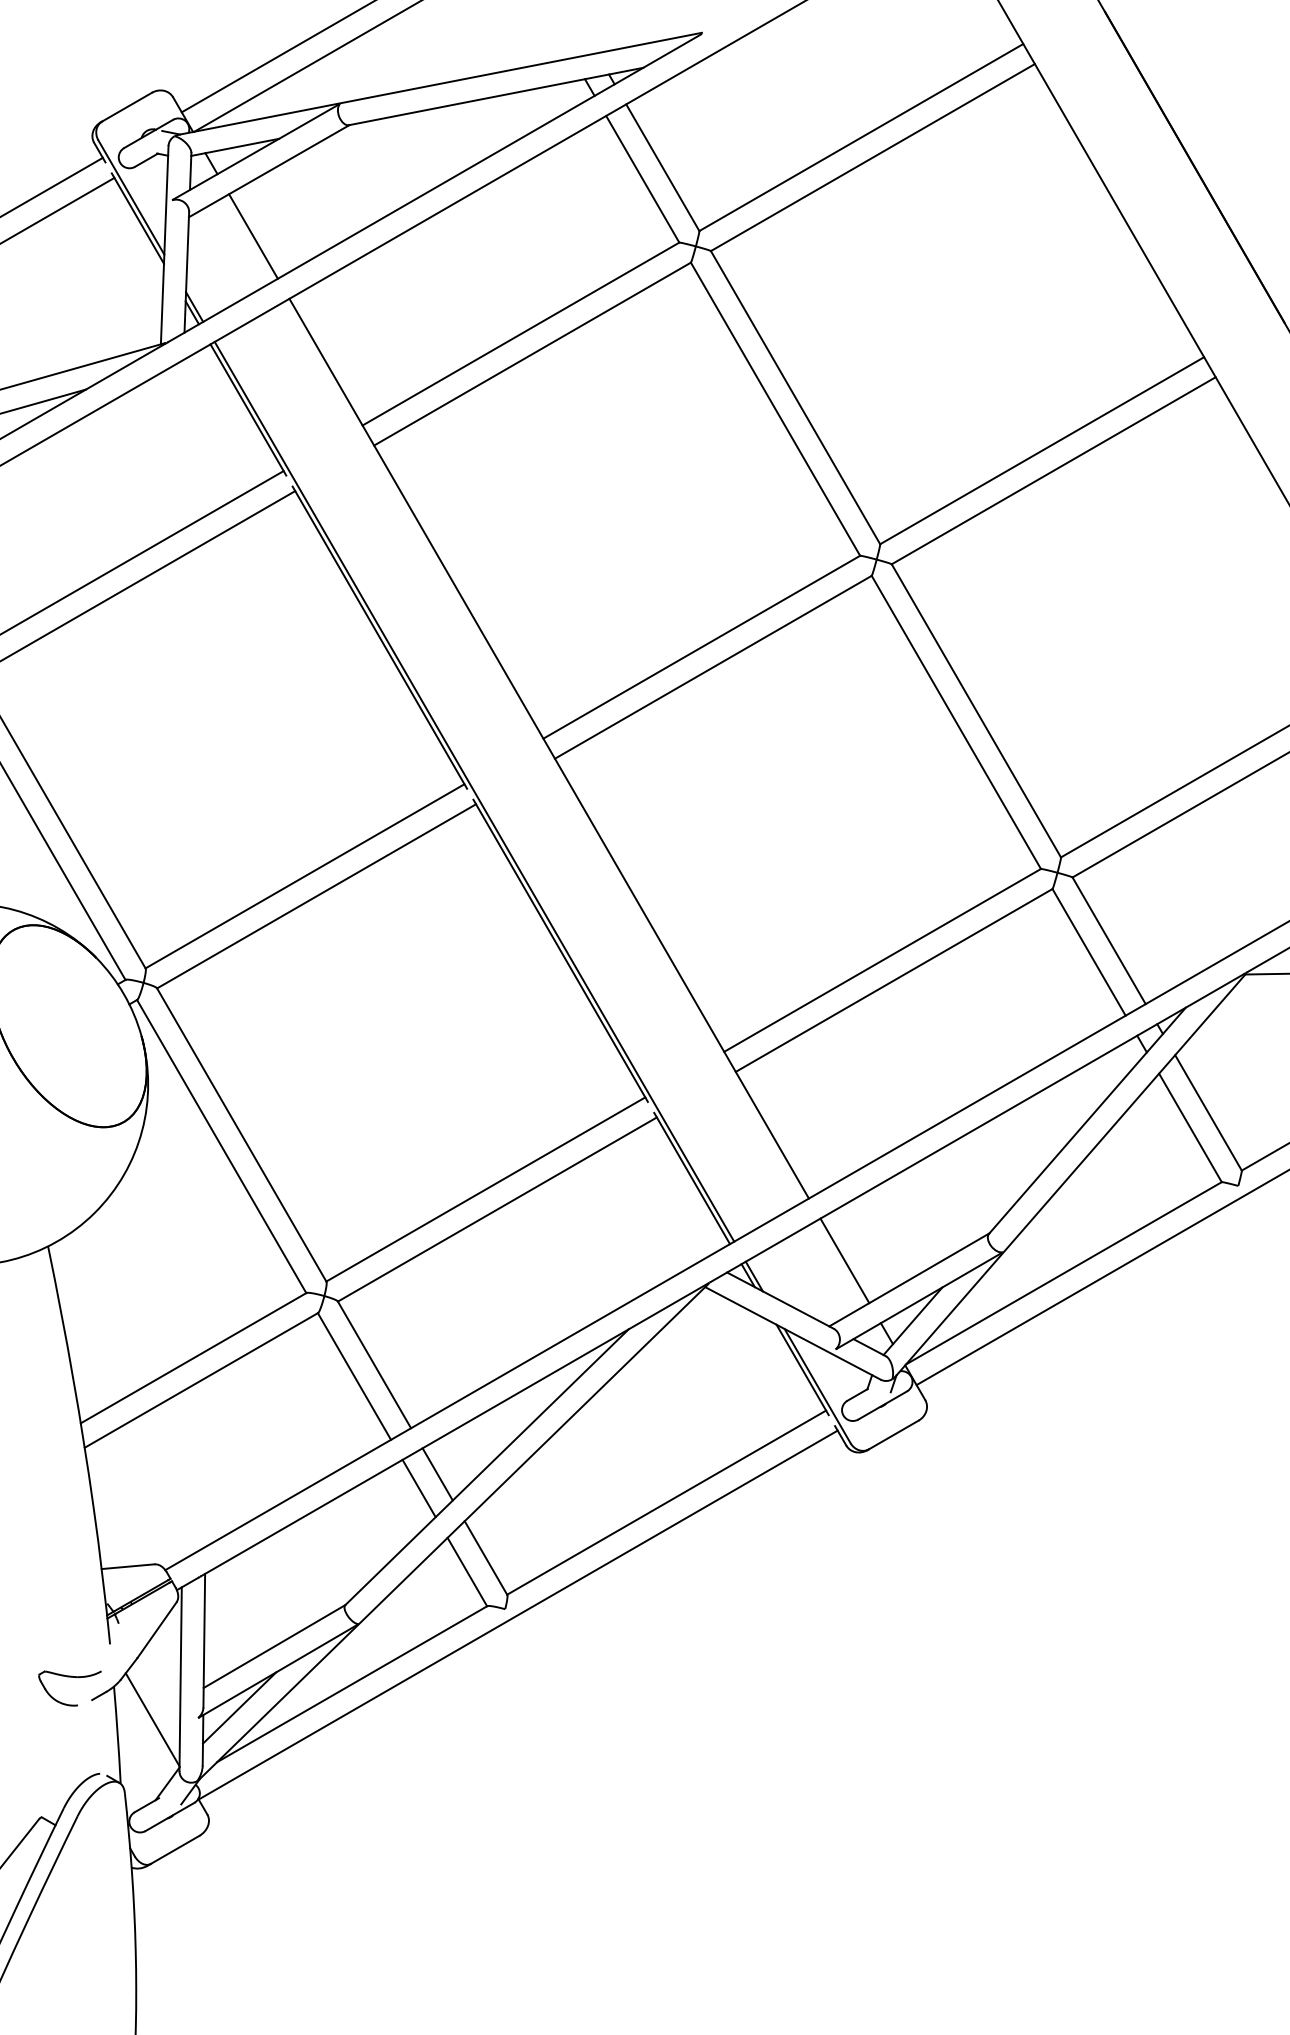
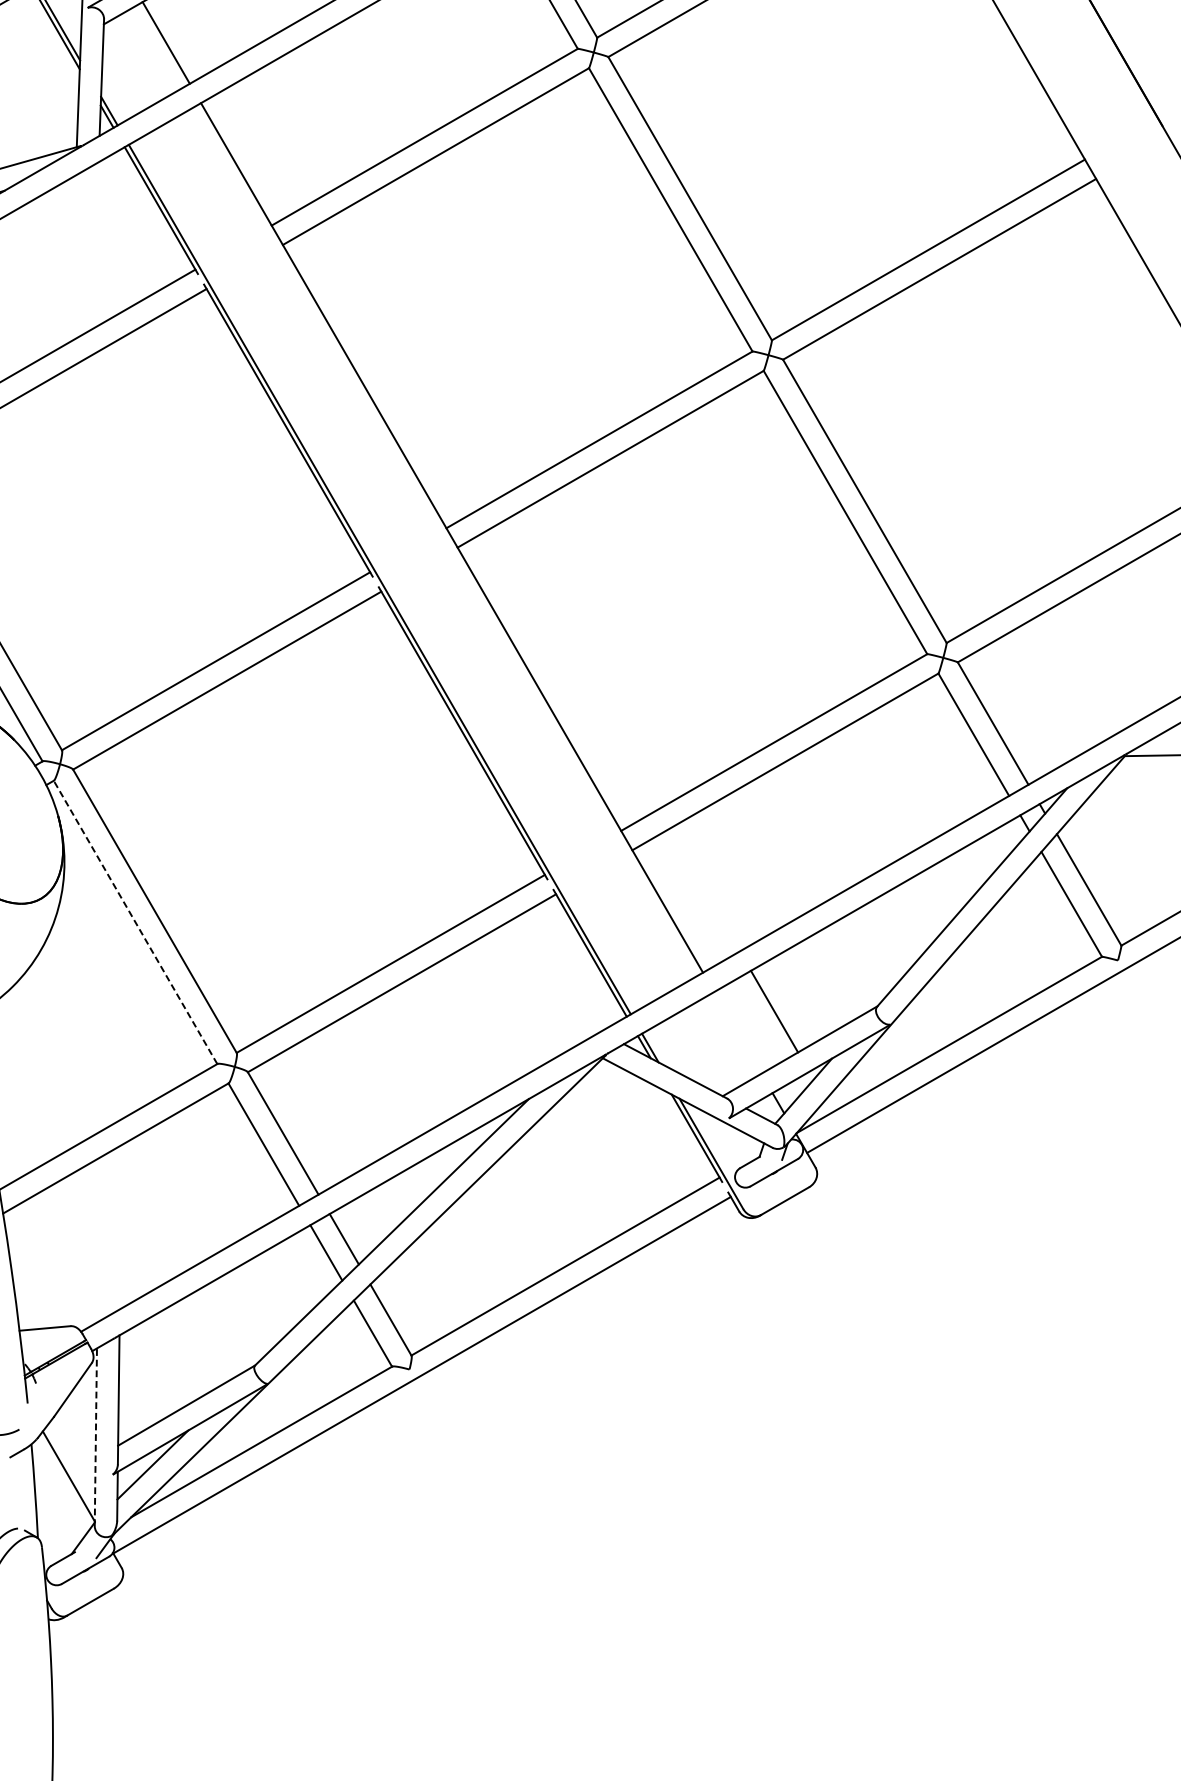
line: (221, 1146) -> (135, 922), solid -> dashed
line: (844, 1260) -> (774, 1011), moved
line: (180, 1679) -> (95, 1437), solid -> dashed

